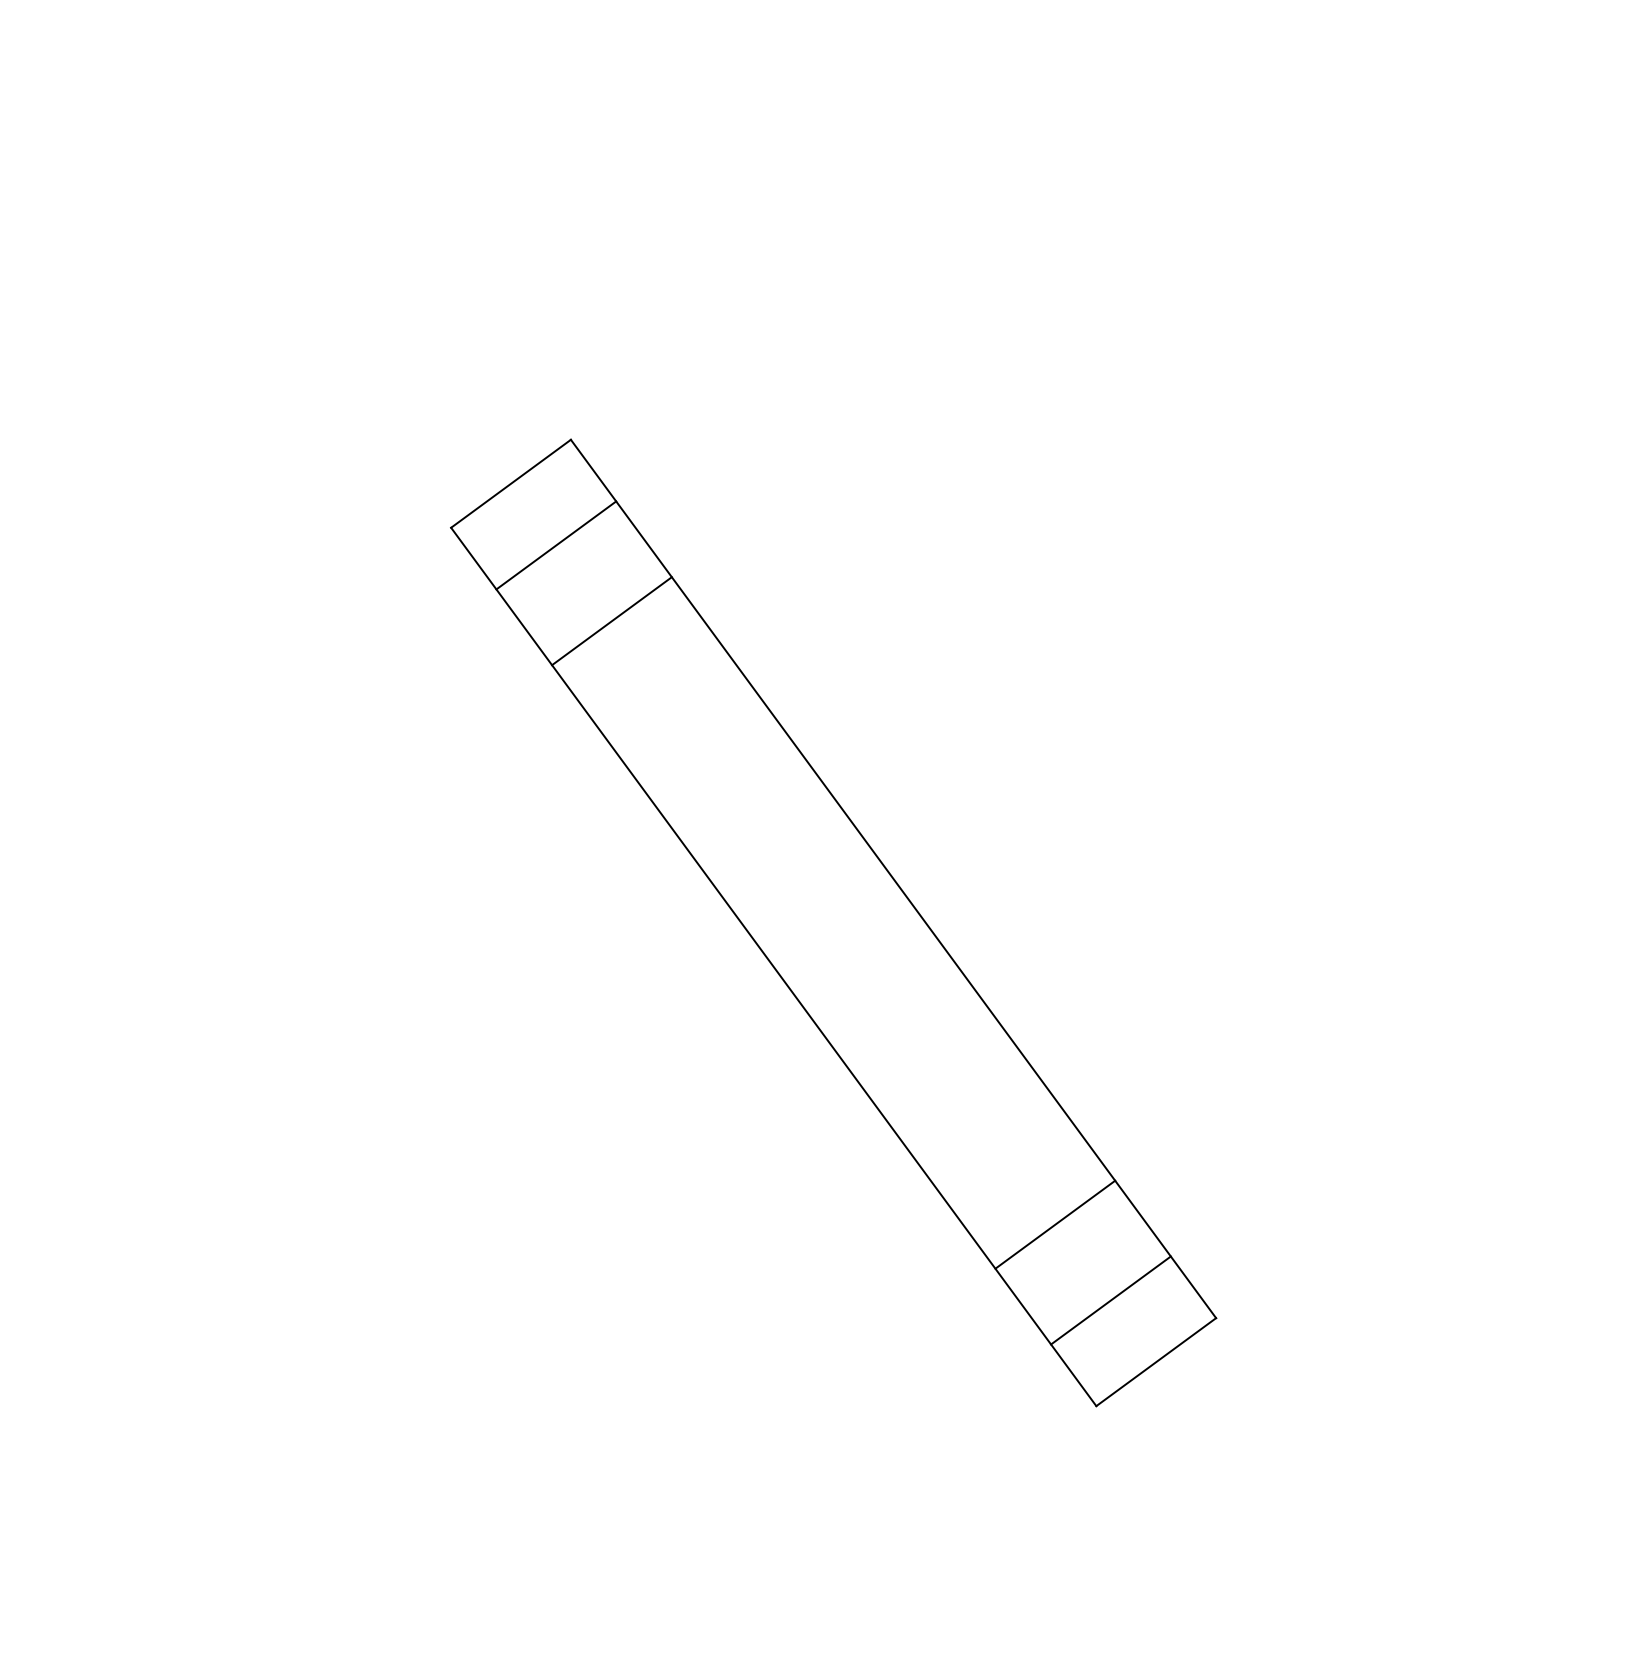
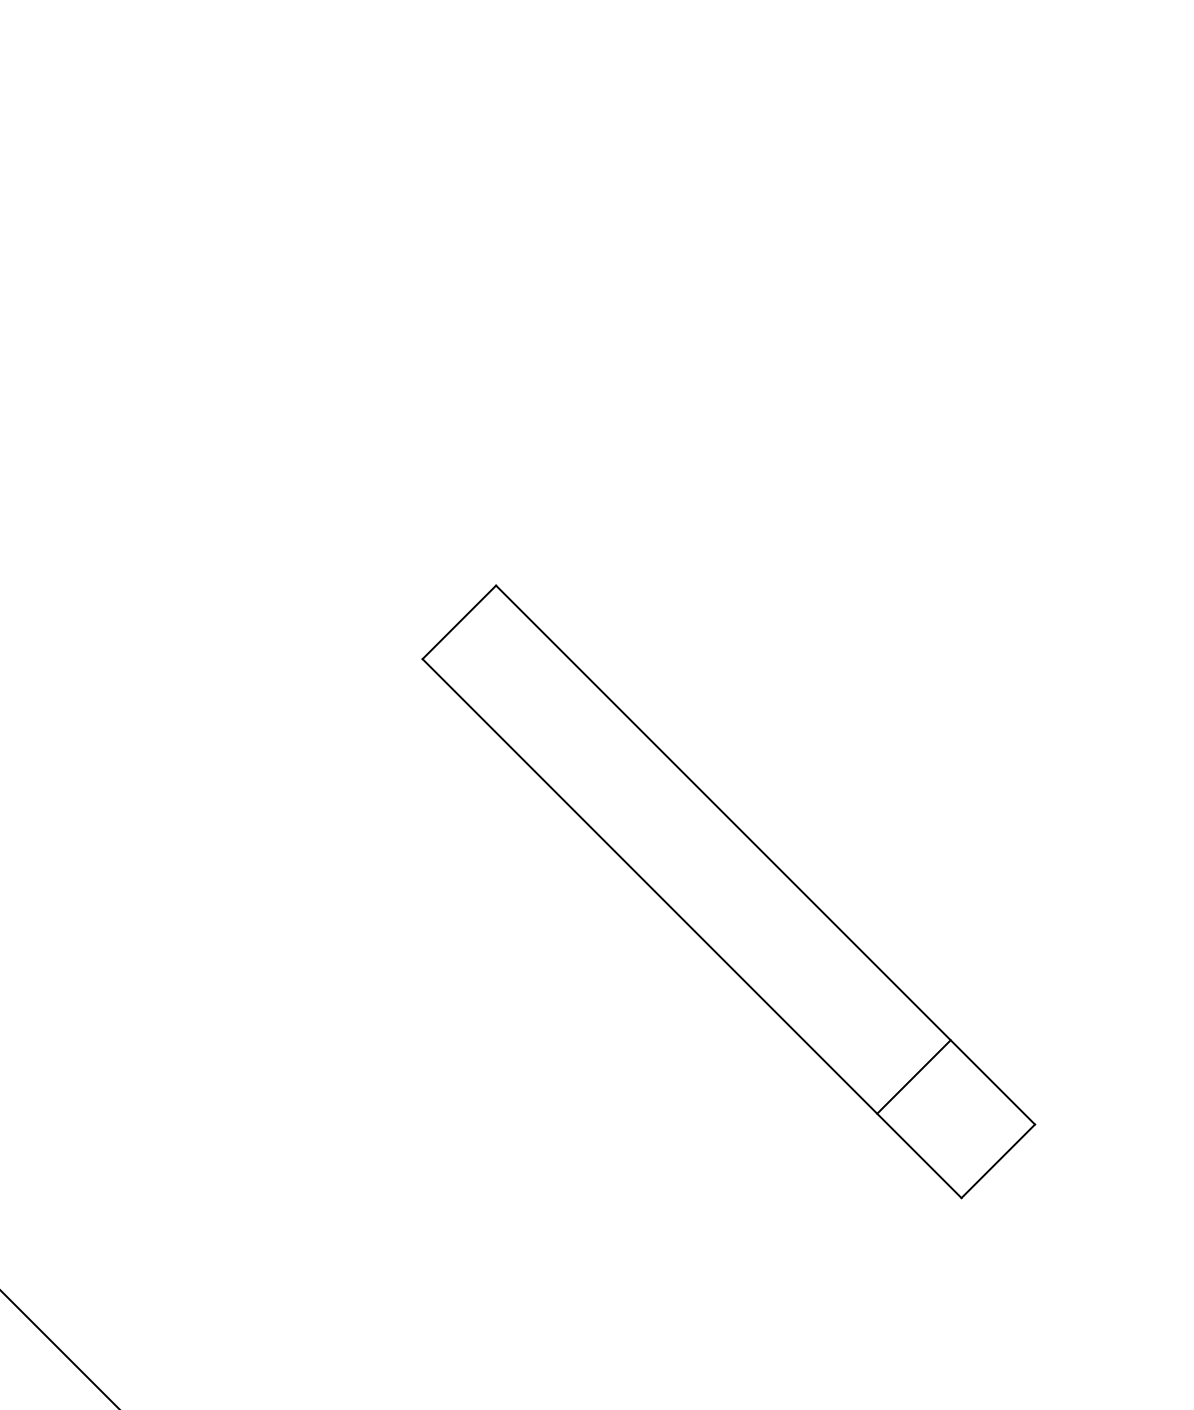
line: (555, 544) -> (496, 659), removed
line: (611, 620) -> (543, 706), removed
line: (1111, 1300) -> (960, 1123), removed

